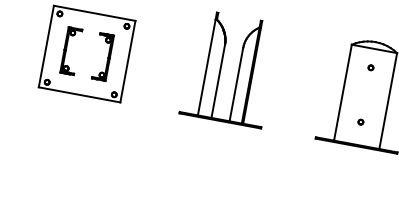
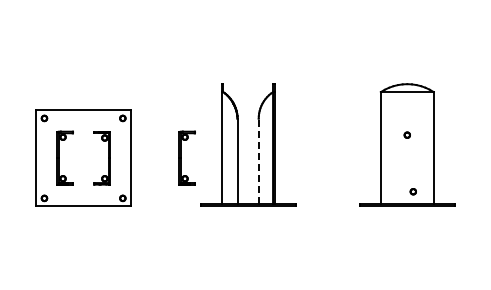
part: (370, 67) -> (406, 134), moved
part: (175, 69) -> (186, 157), added
line: (236, 84) -> (258, 161), solid -> dashed
part: (360, 121) -> (412, 191), moved

